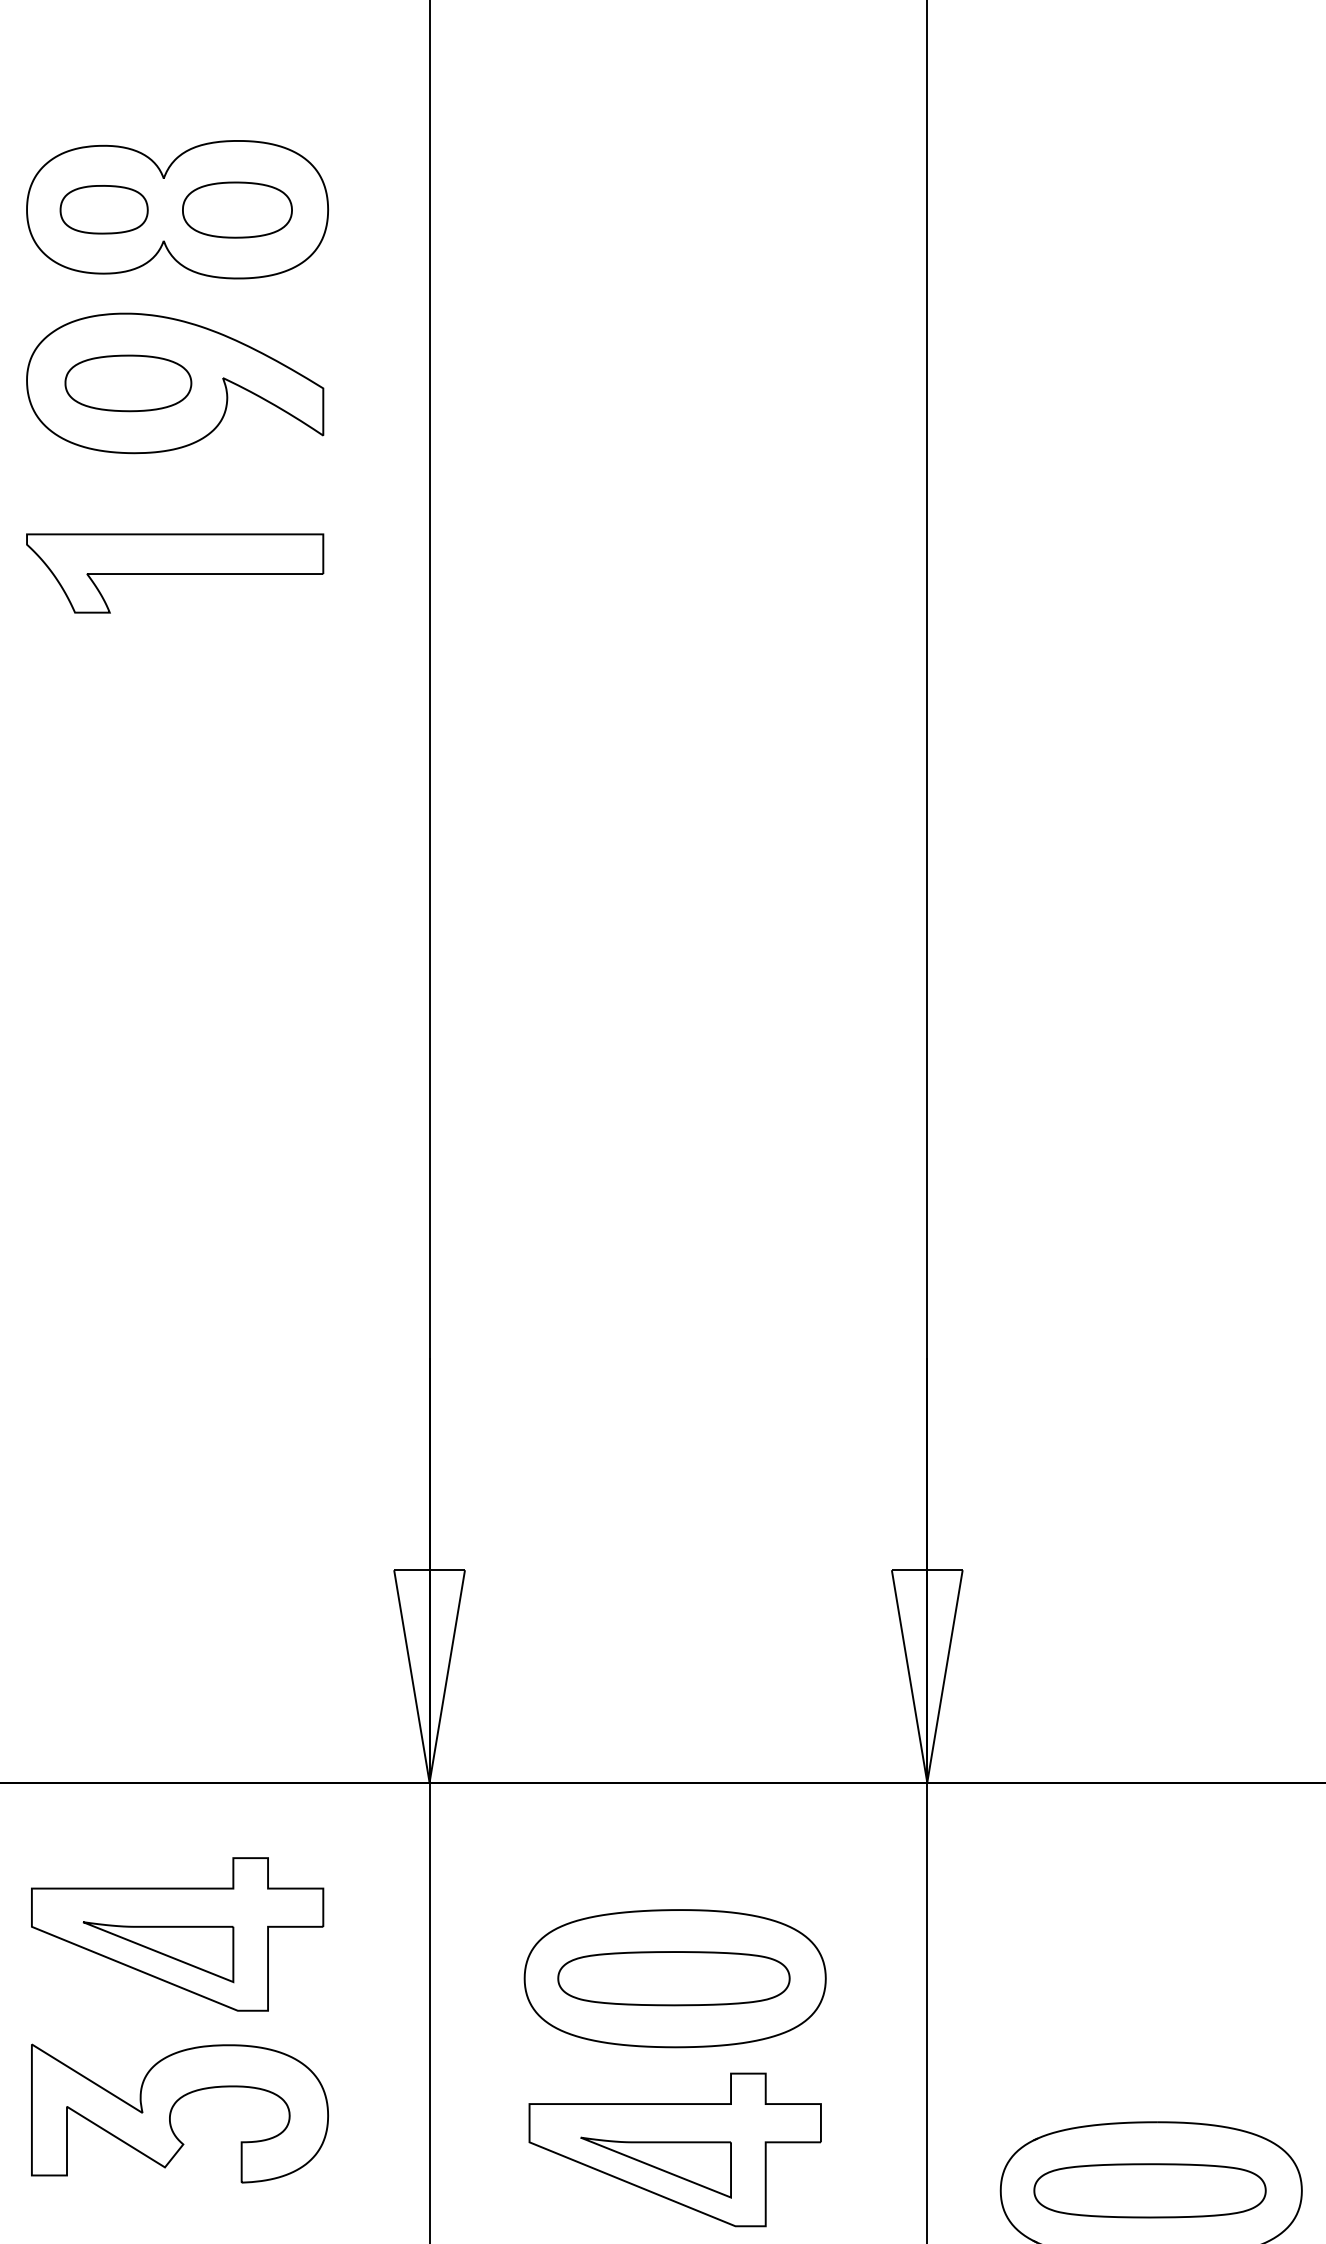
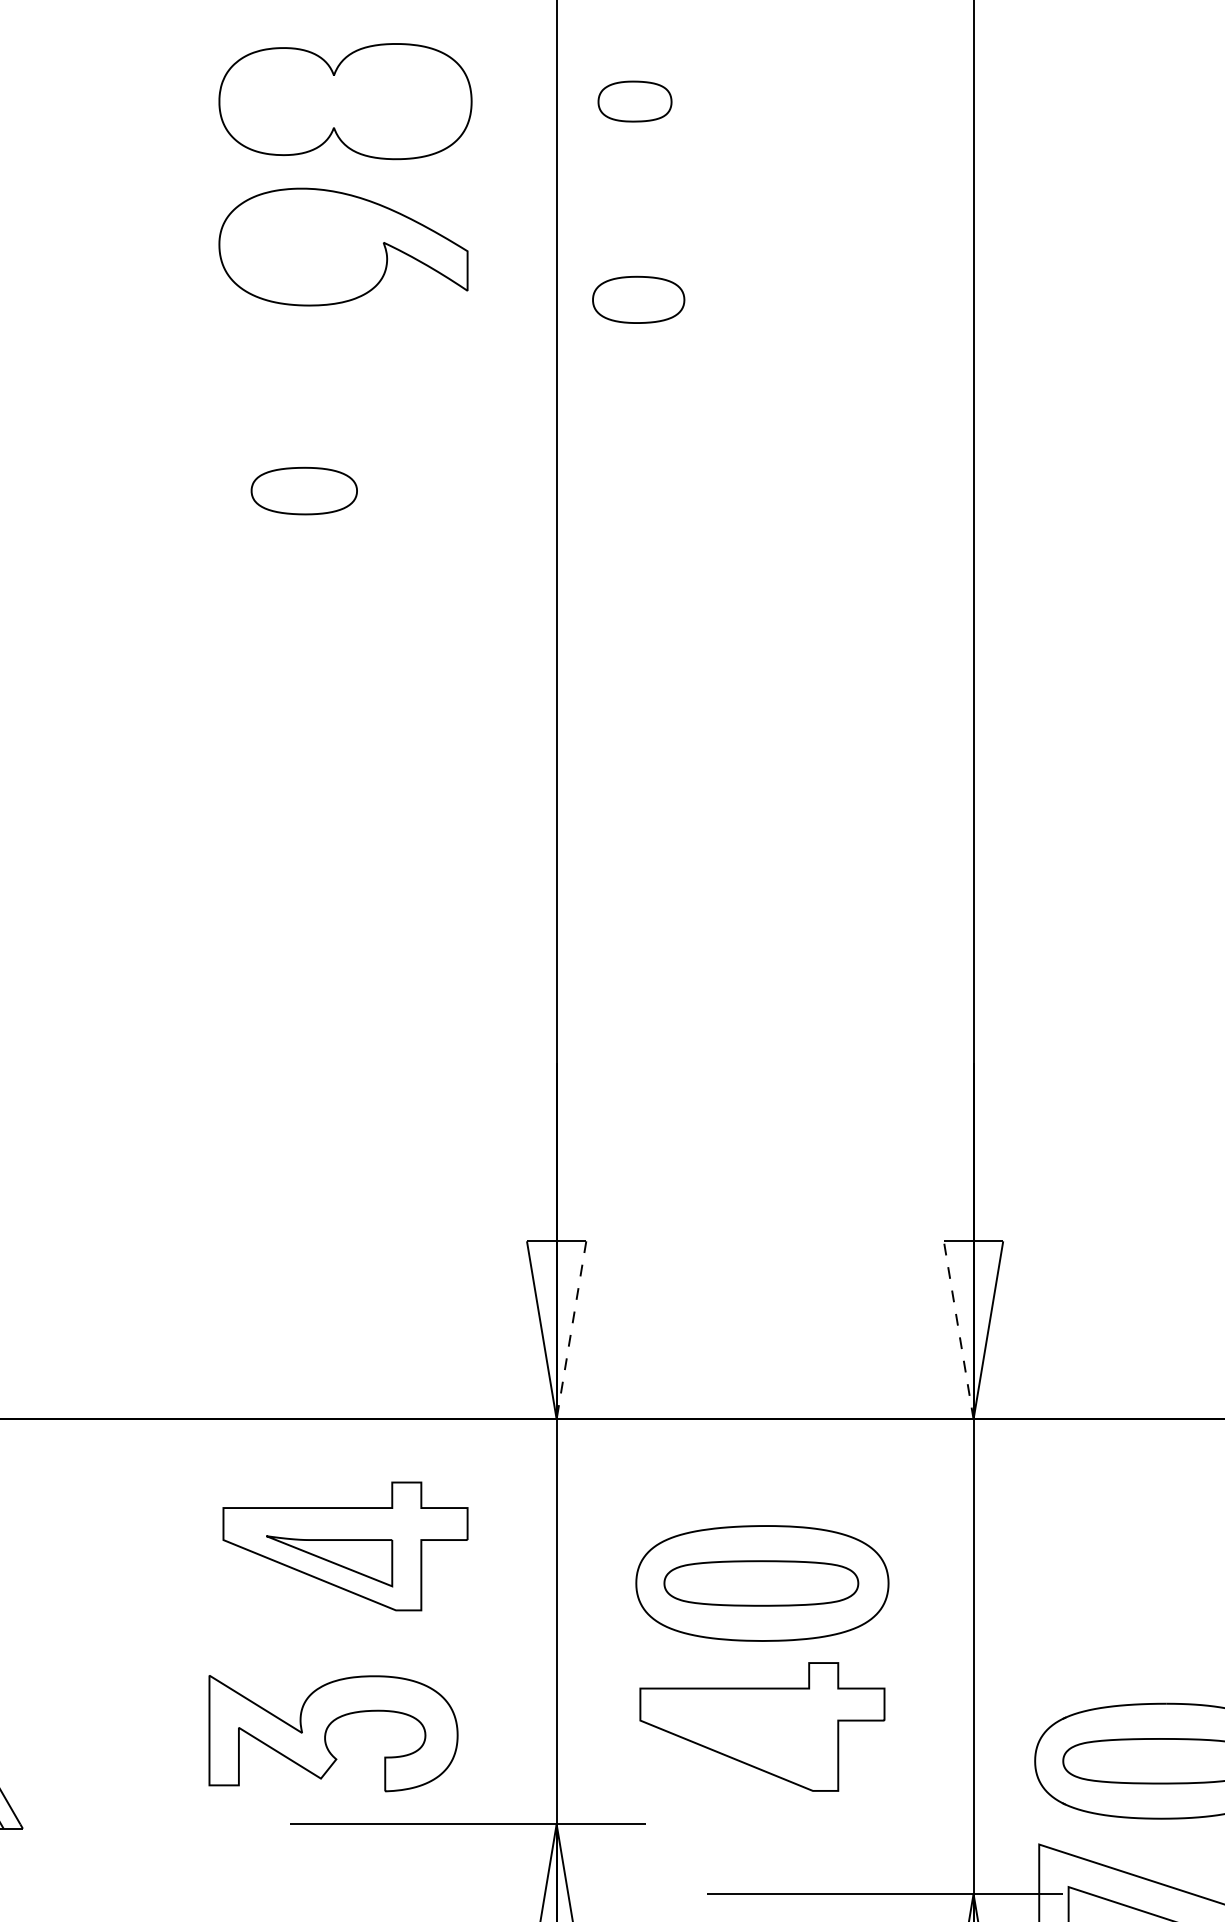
part: (103, 209) -> (634, 101), moved
part: (237, 209) -> (638, 299), moved
part: (127, 382) -> (303, 490), moved
part: (175, 572) -> (343, 405), removed
line: (909, 1675) -> (958, 1329), solid -> dashed
line: (447, 1676) -> (571, 1330), solid -> dashed
part: (172, 2109) -> (327, 1730), moved
part: (656, 2167) -> (746, 1741), removed

